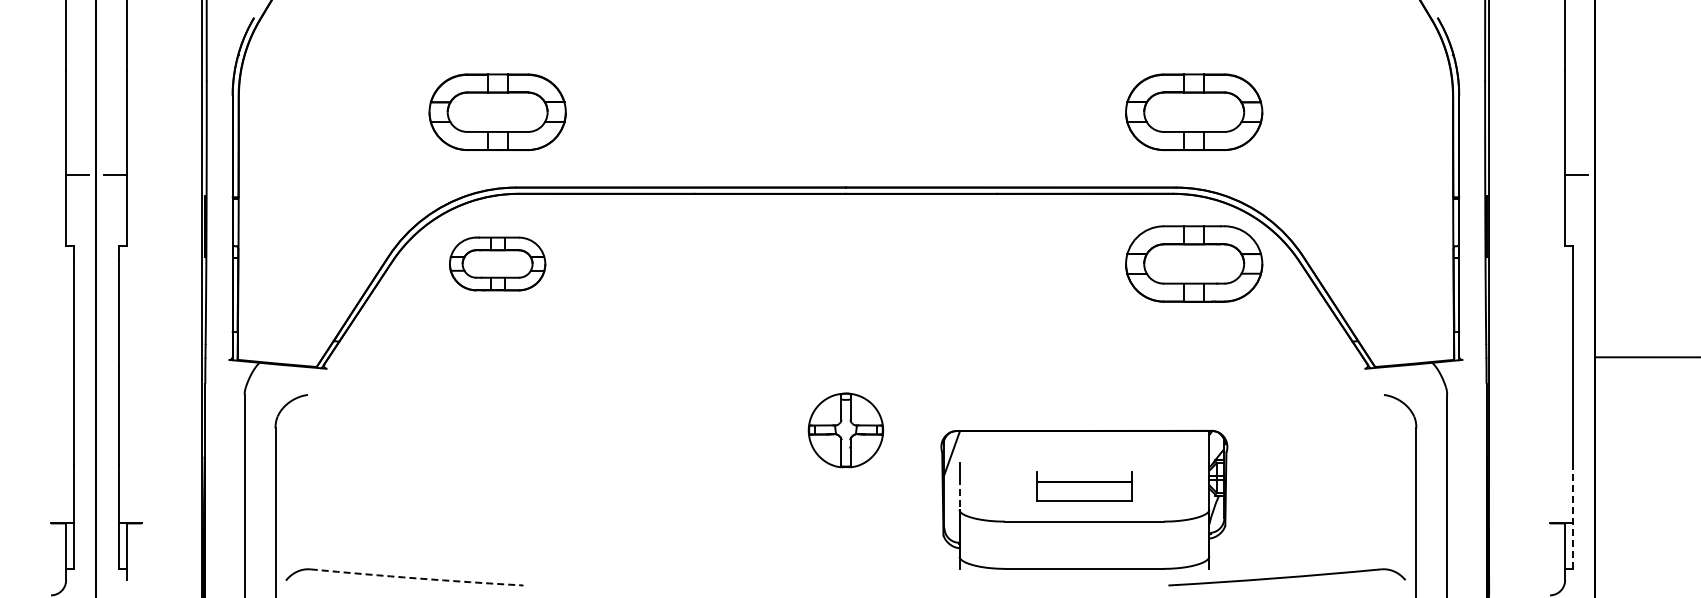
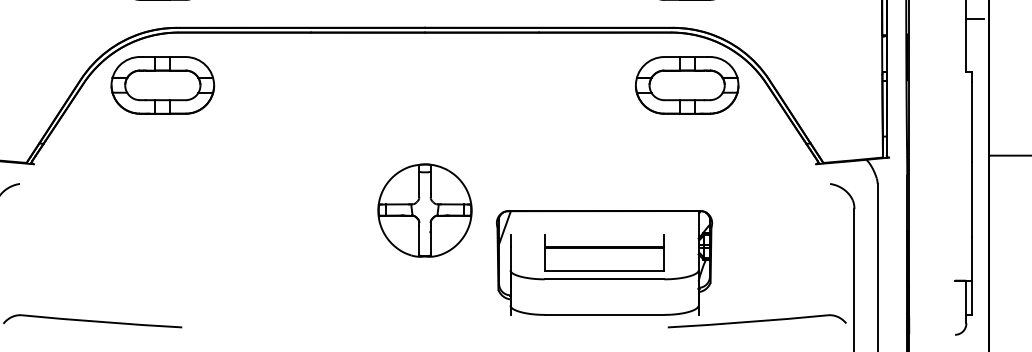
part: (497, 263) -> (162, 85), size x1.43
part: (845, 430) -> (424, 210), size x1.67
part: (1084, 486) -> (604, 252), size x1.67
line: (959, 494) -> (510, 258), dashed -> solid
line: (1572, 516) -> (971, 275), dashed -> solid
arc: (417, 578) -> (102, 322), dashed -> solid

